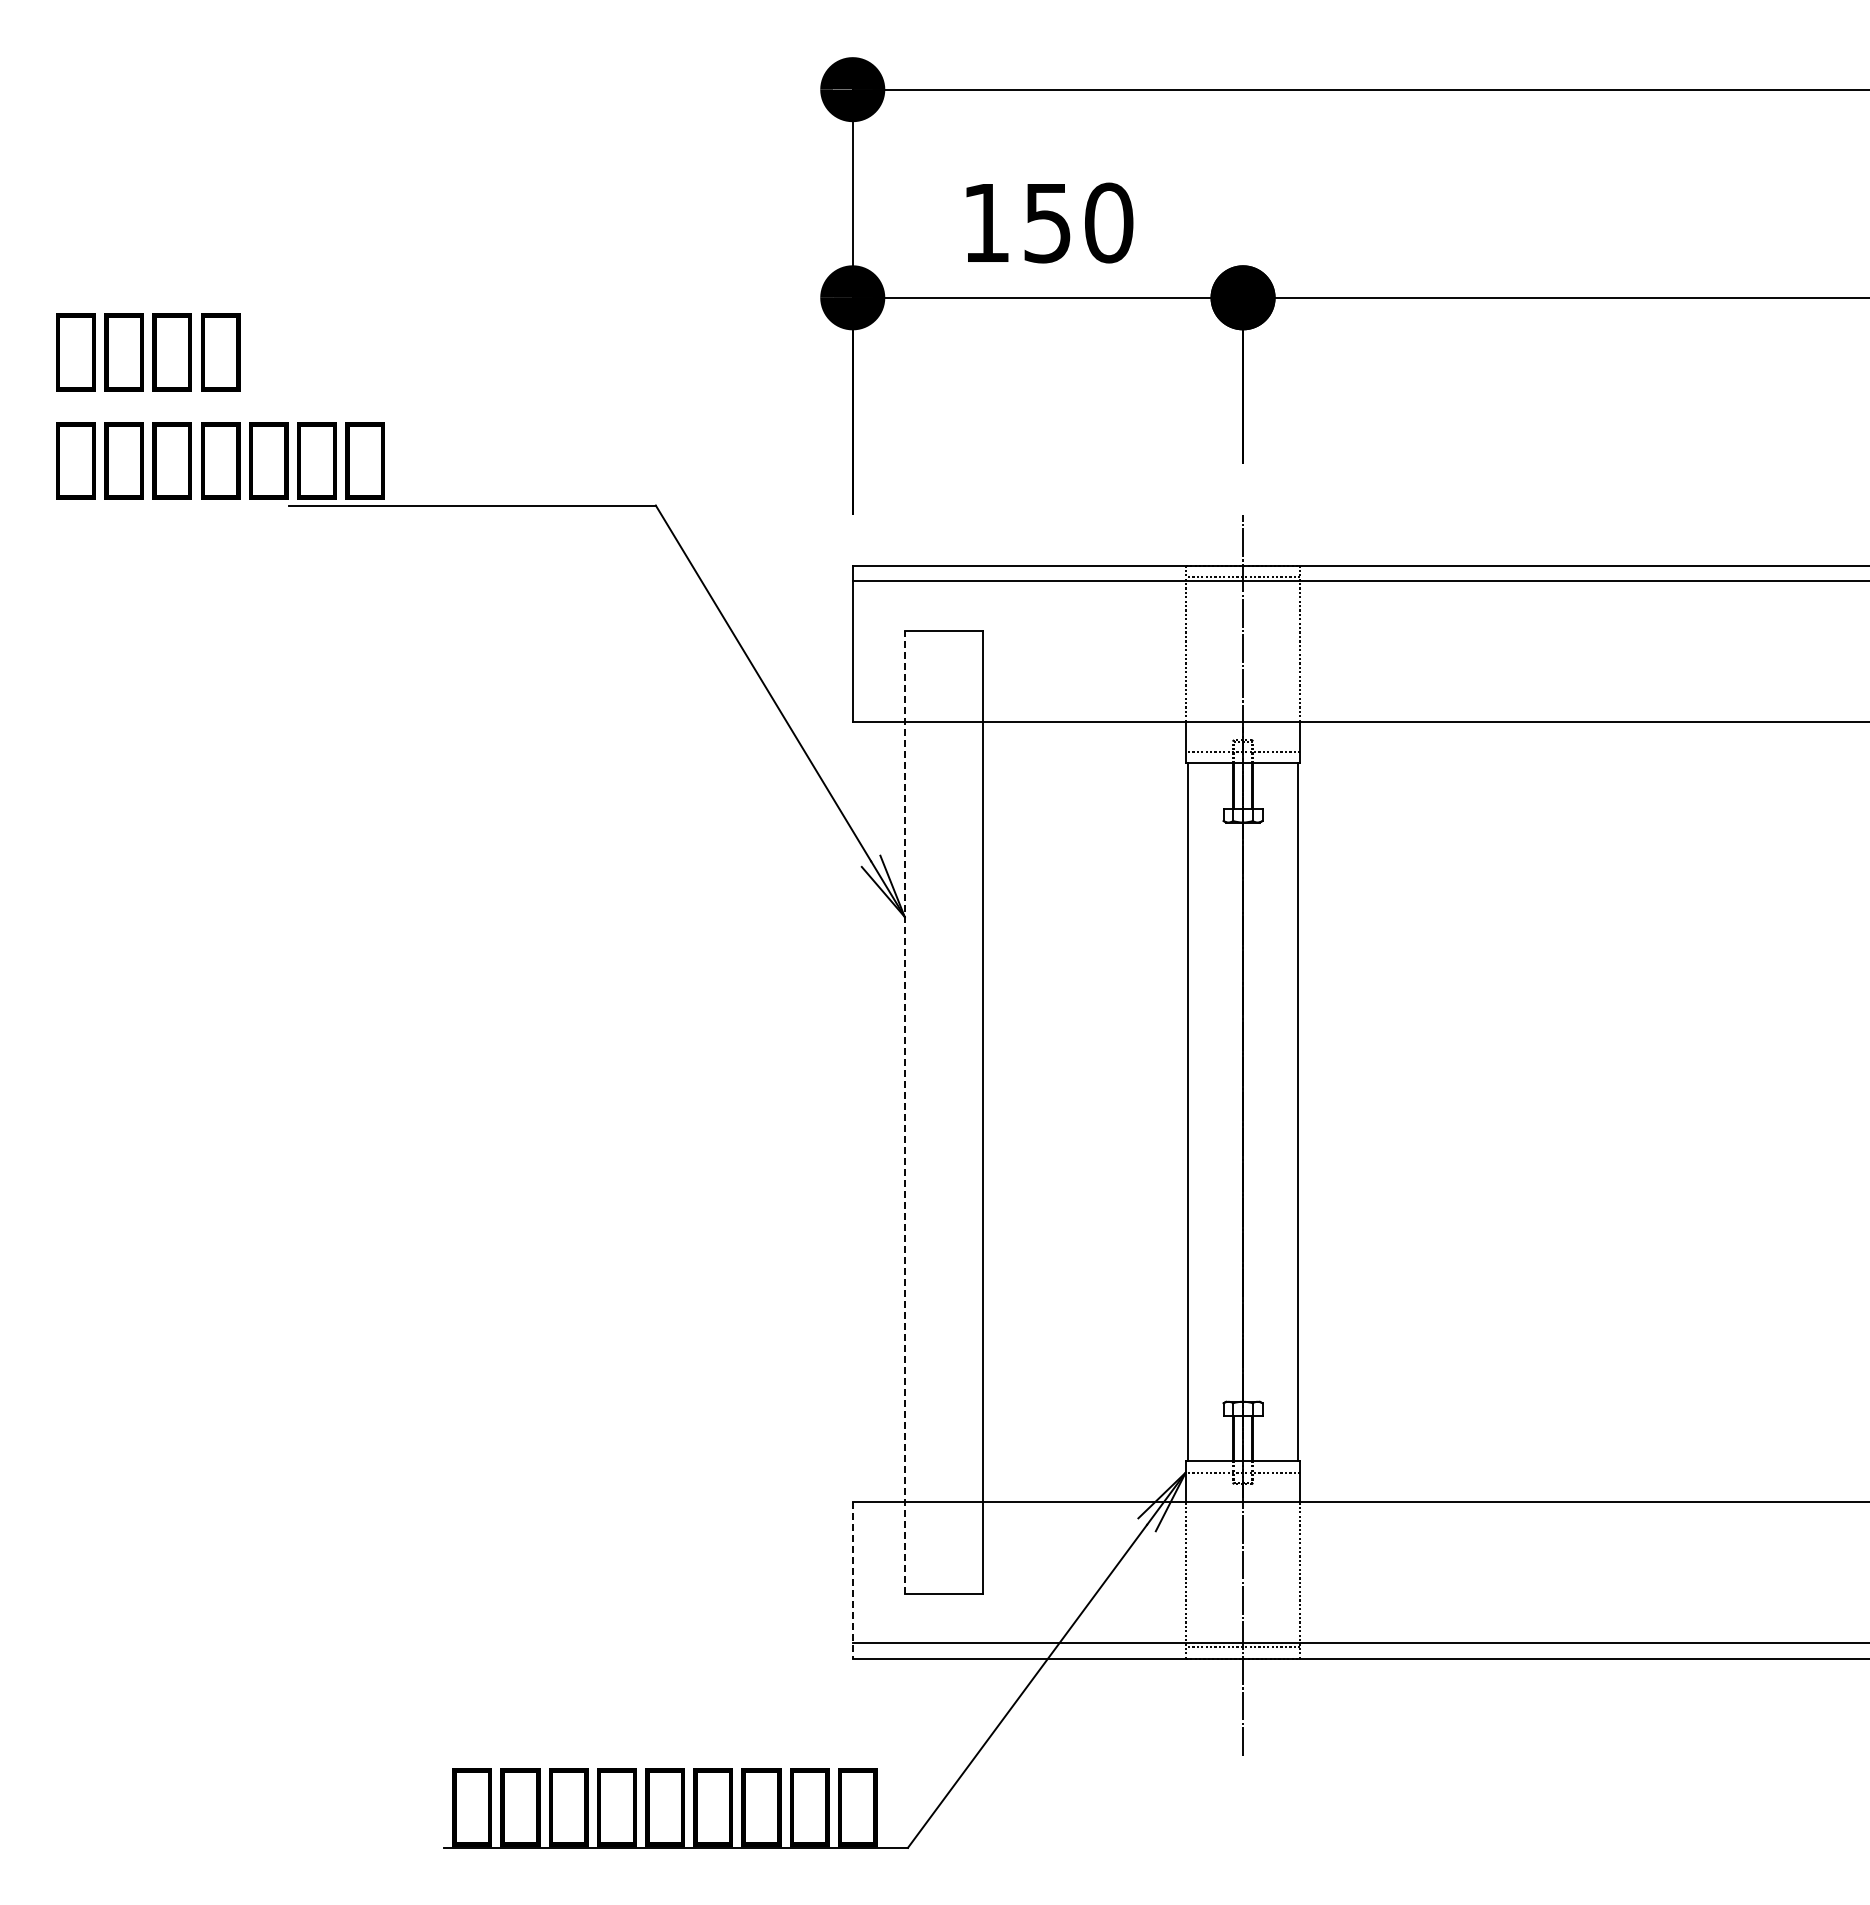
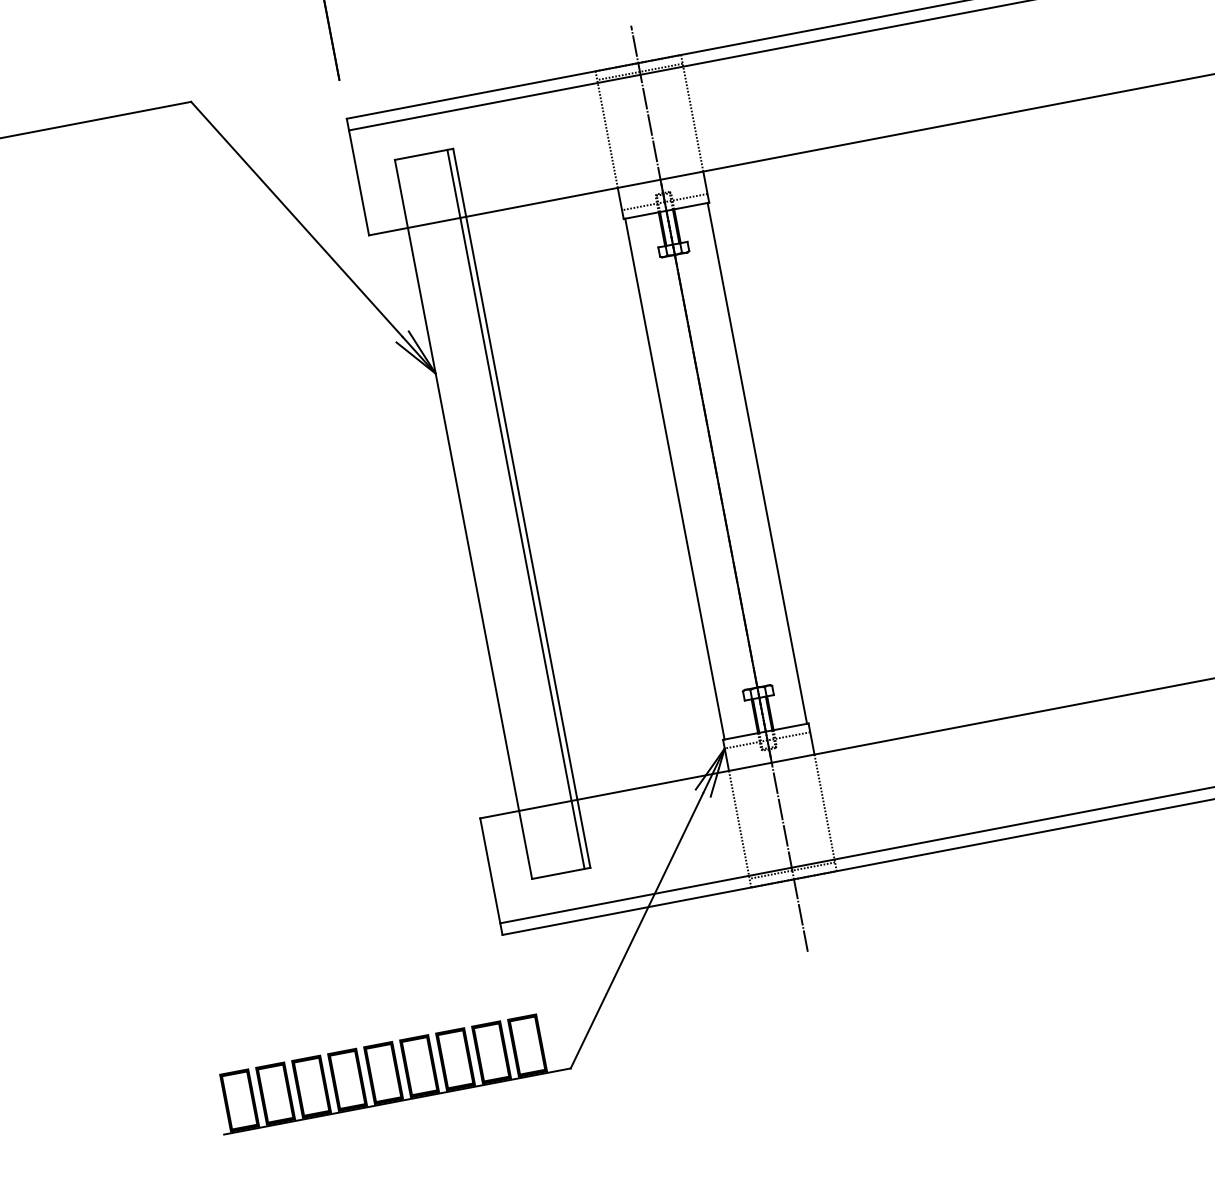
line: (904, 1111) -> (463, 519), dashed -> solid
line: (975, 1111) -> (516, 508), added
line: (852, 1581) -> (491, 877), dashed -> solid

